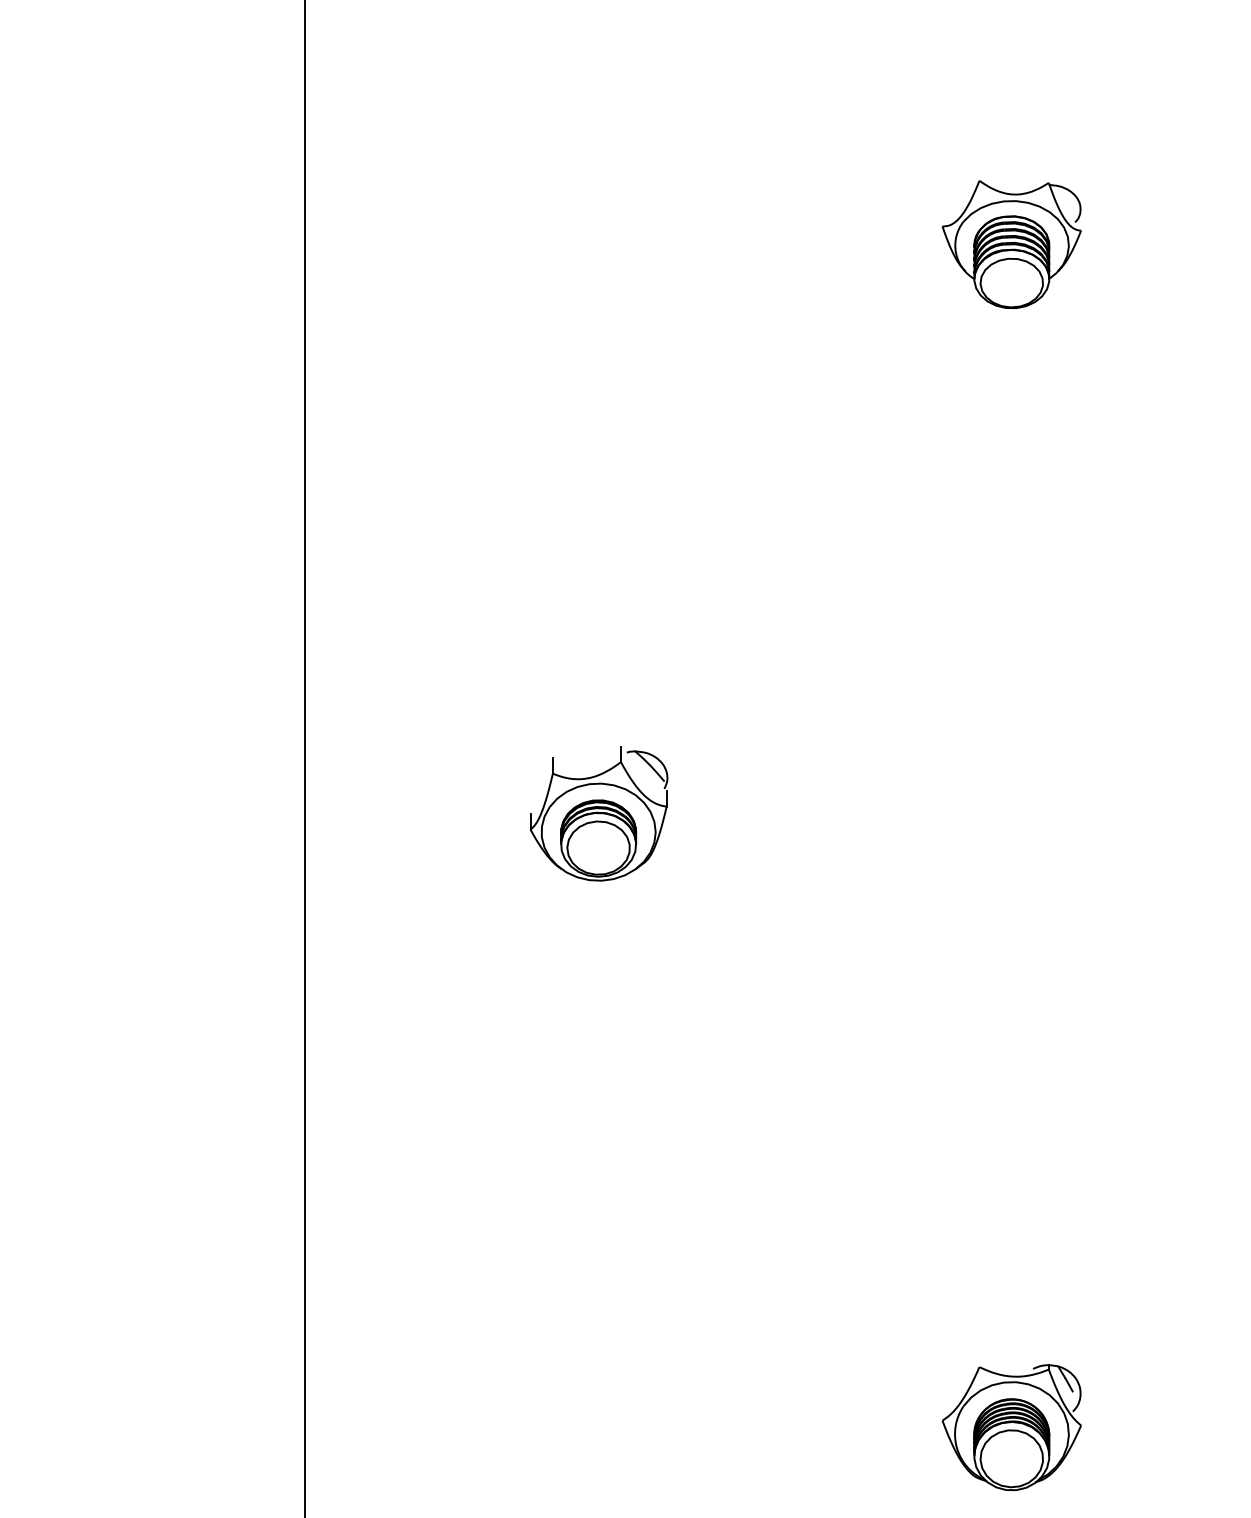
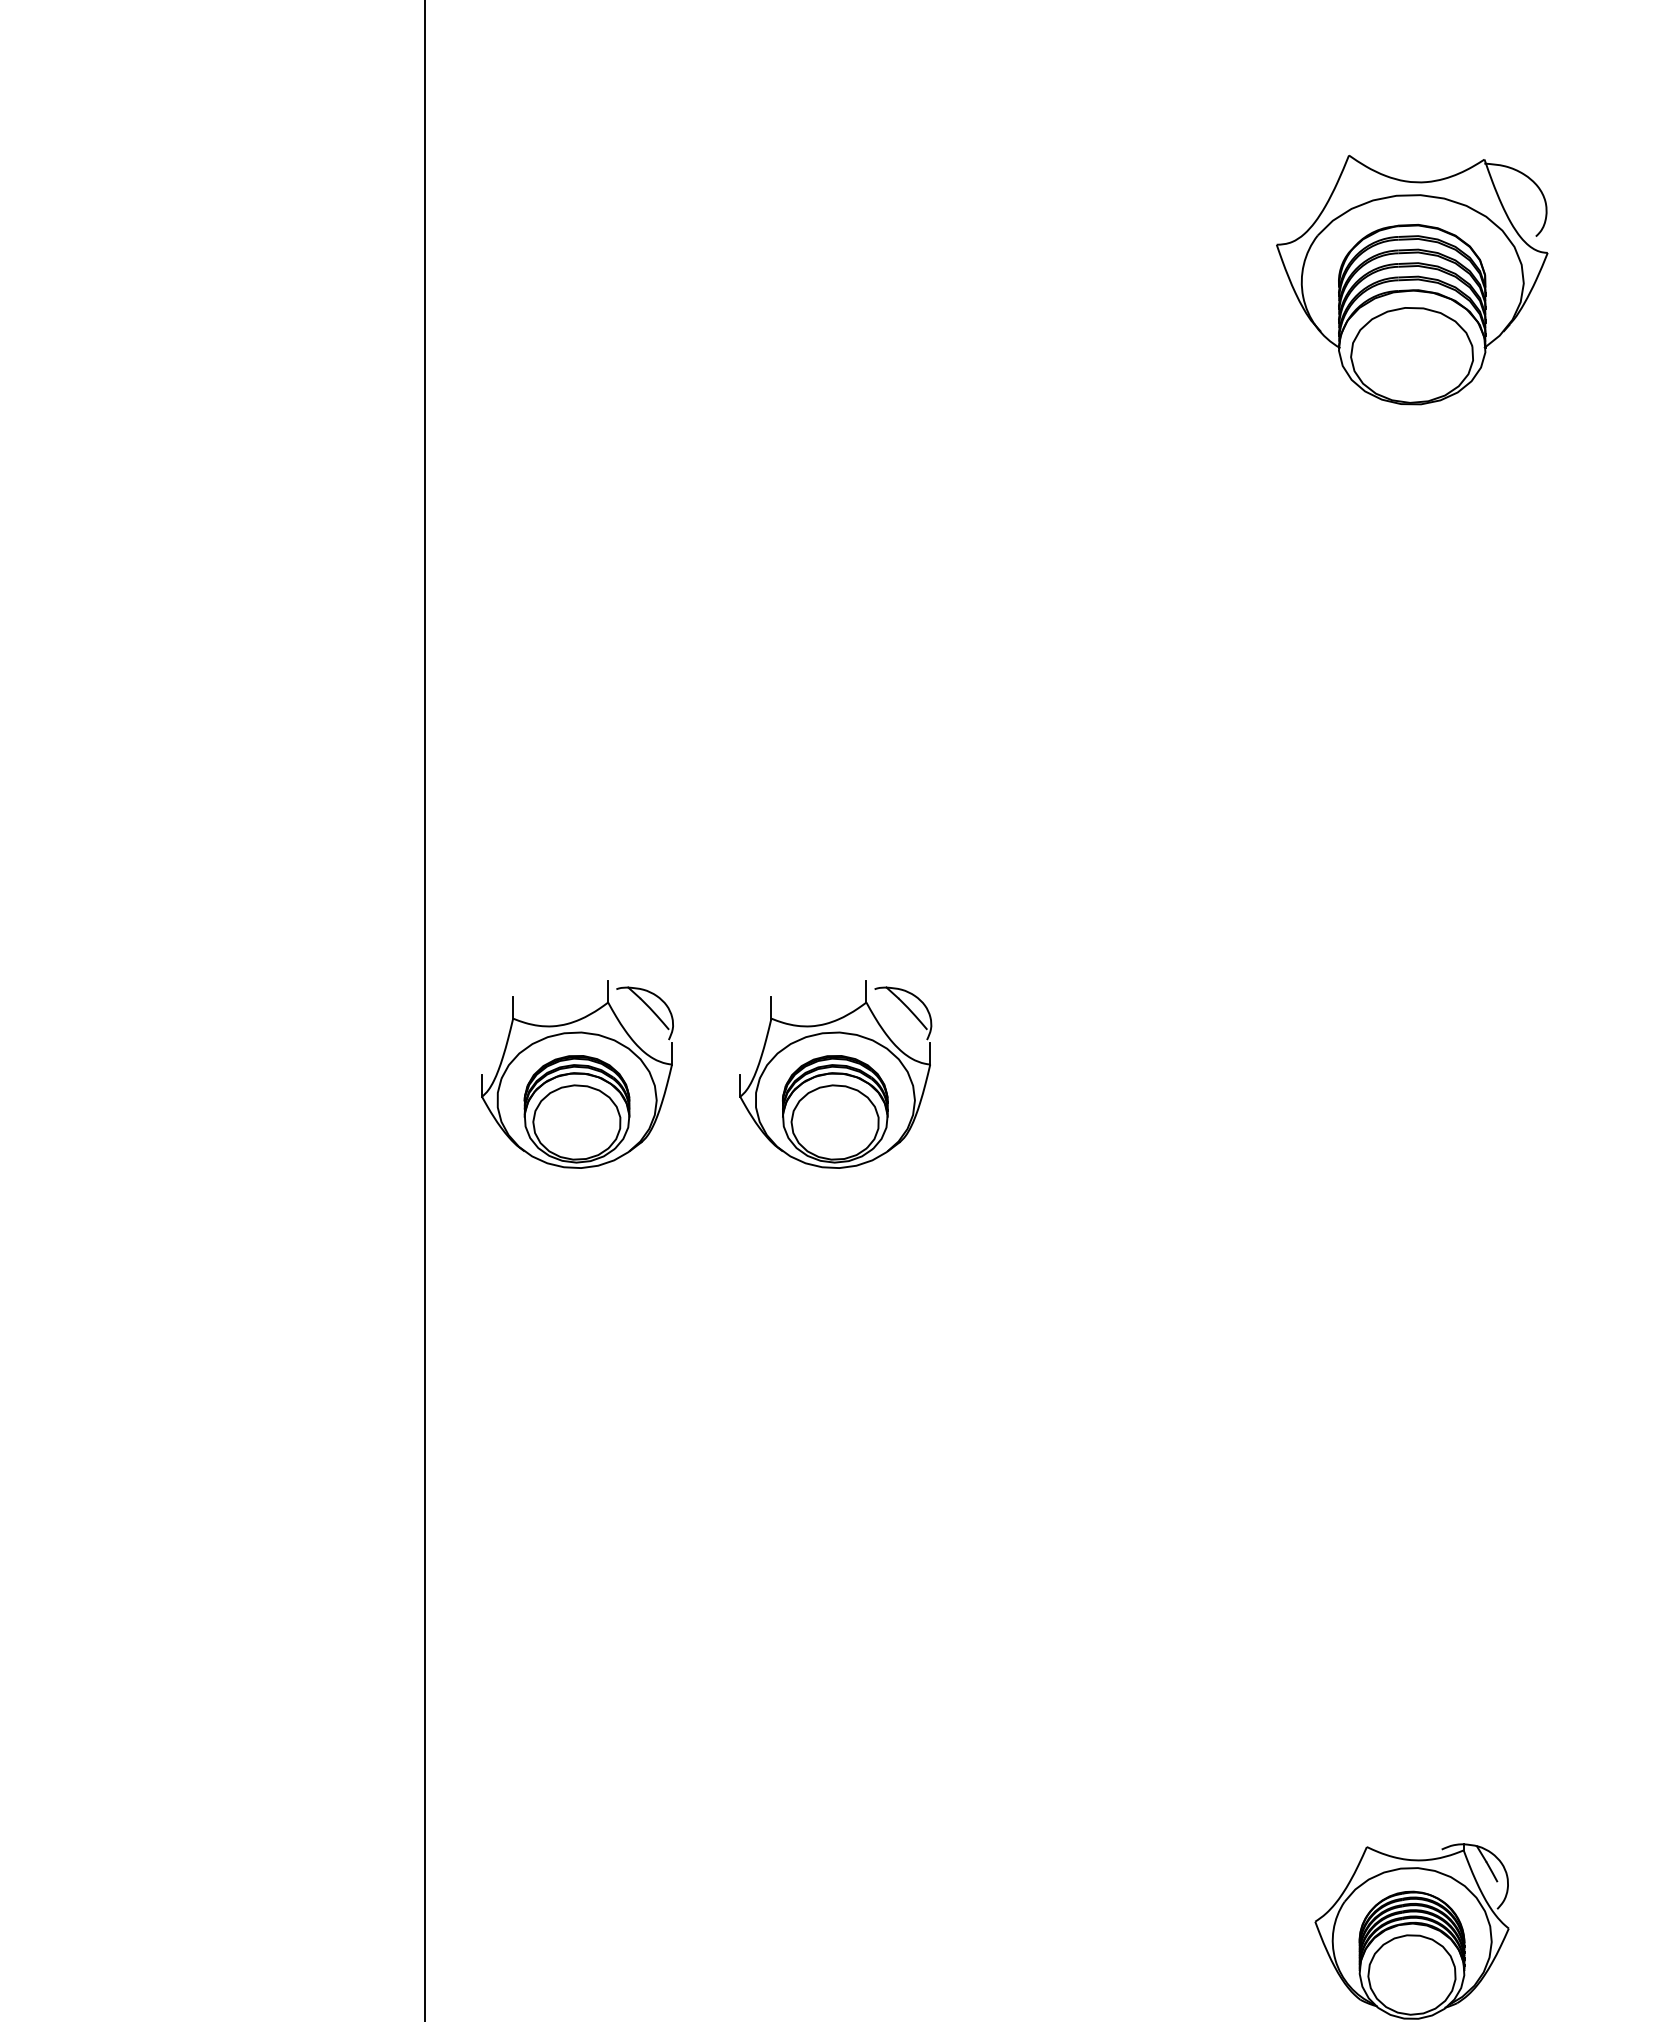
part: (1011, 244) -> (1411, 279), size x1.4
part: (414, 813) -> (578, 1074), added

